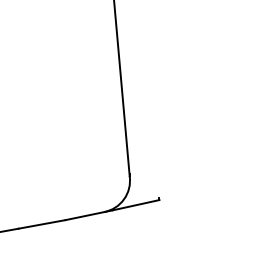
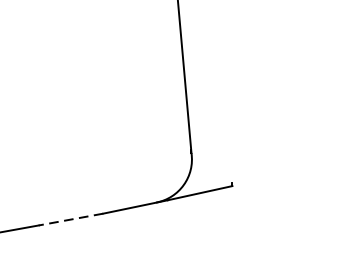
line: (42, 224) -> (71, 219), solid -> dashed

